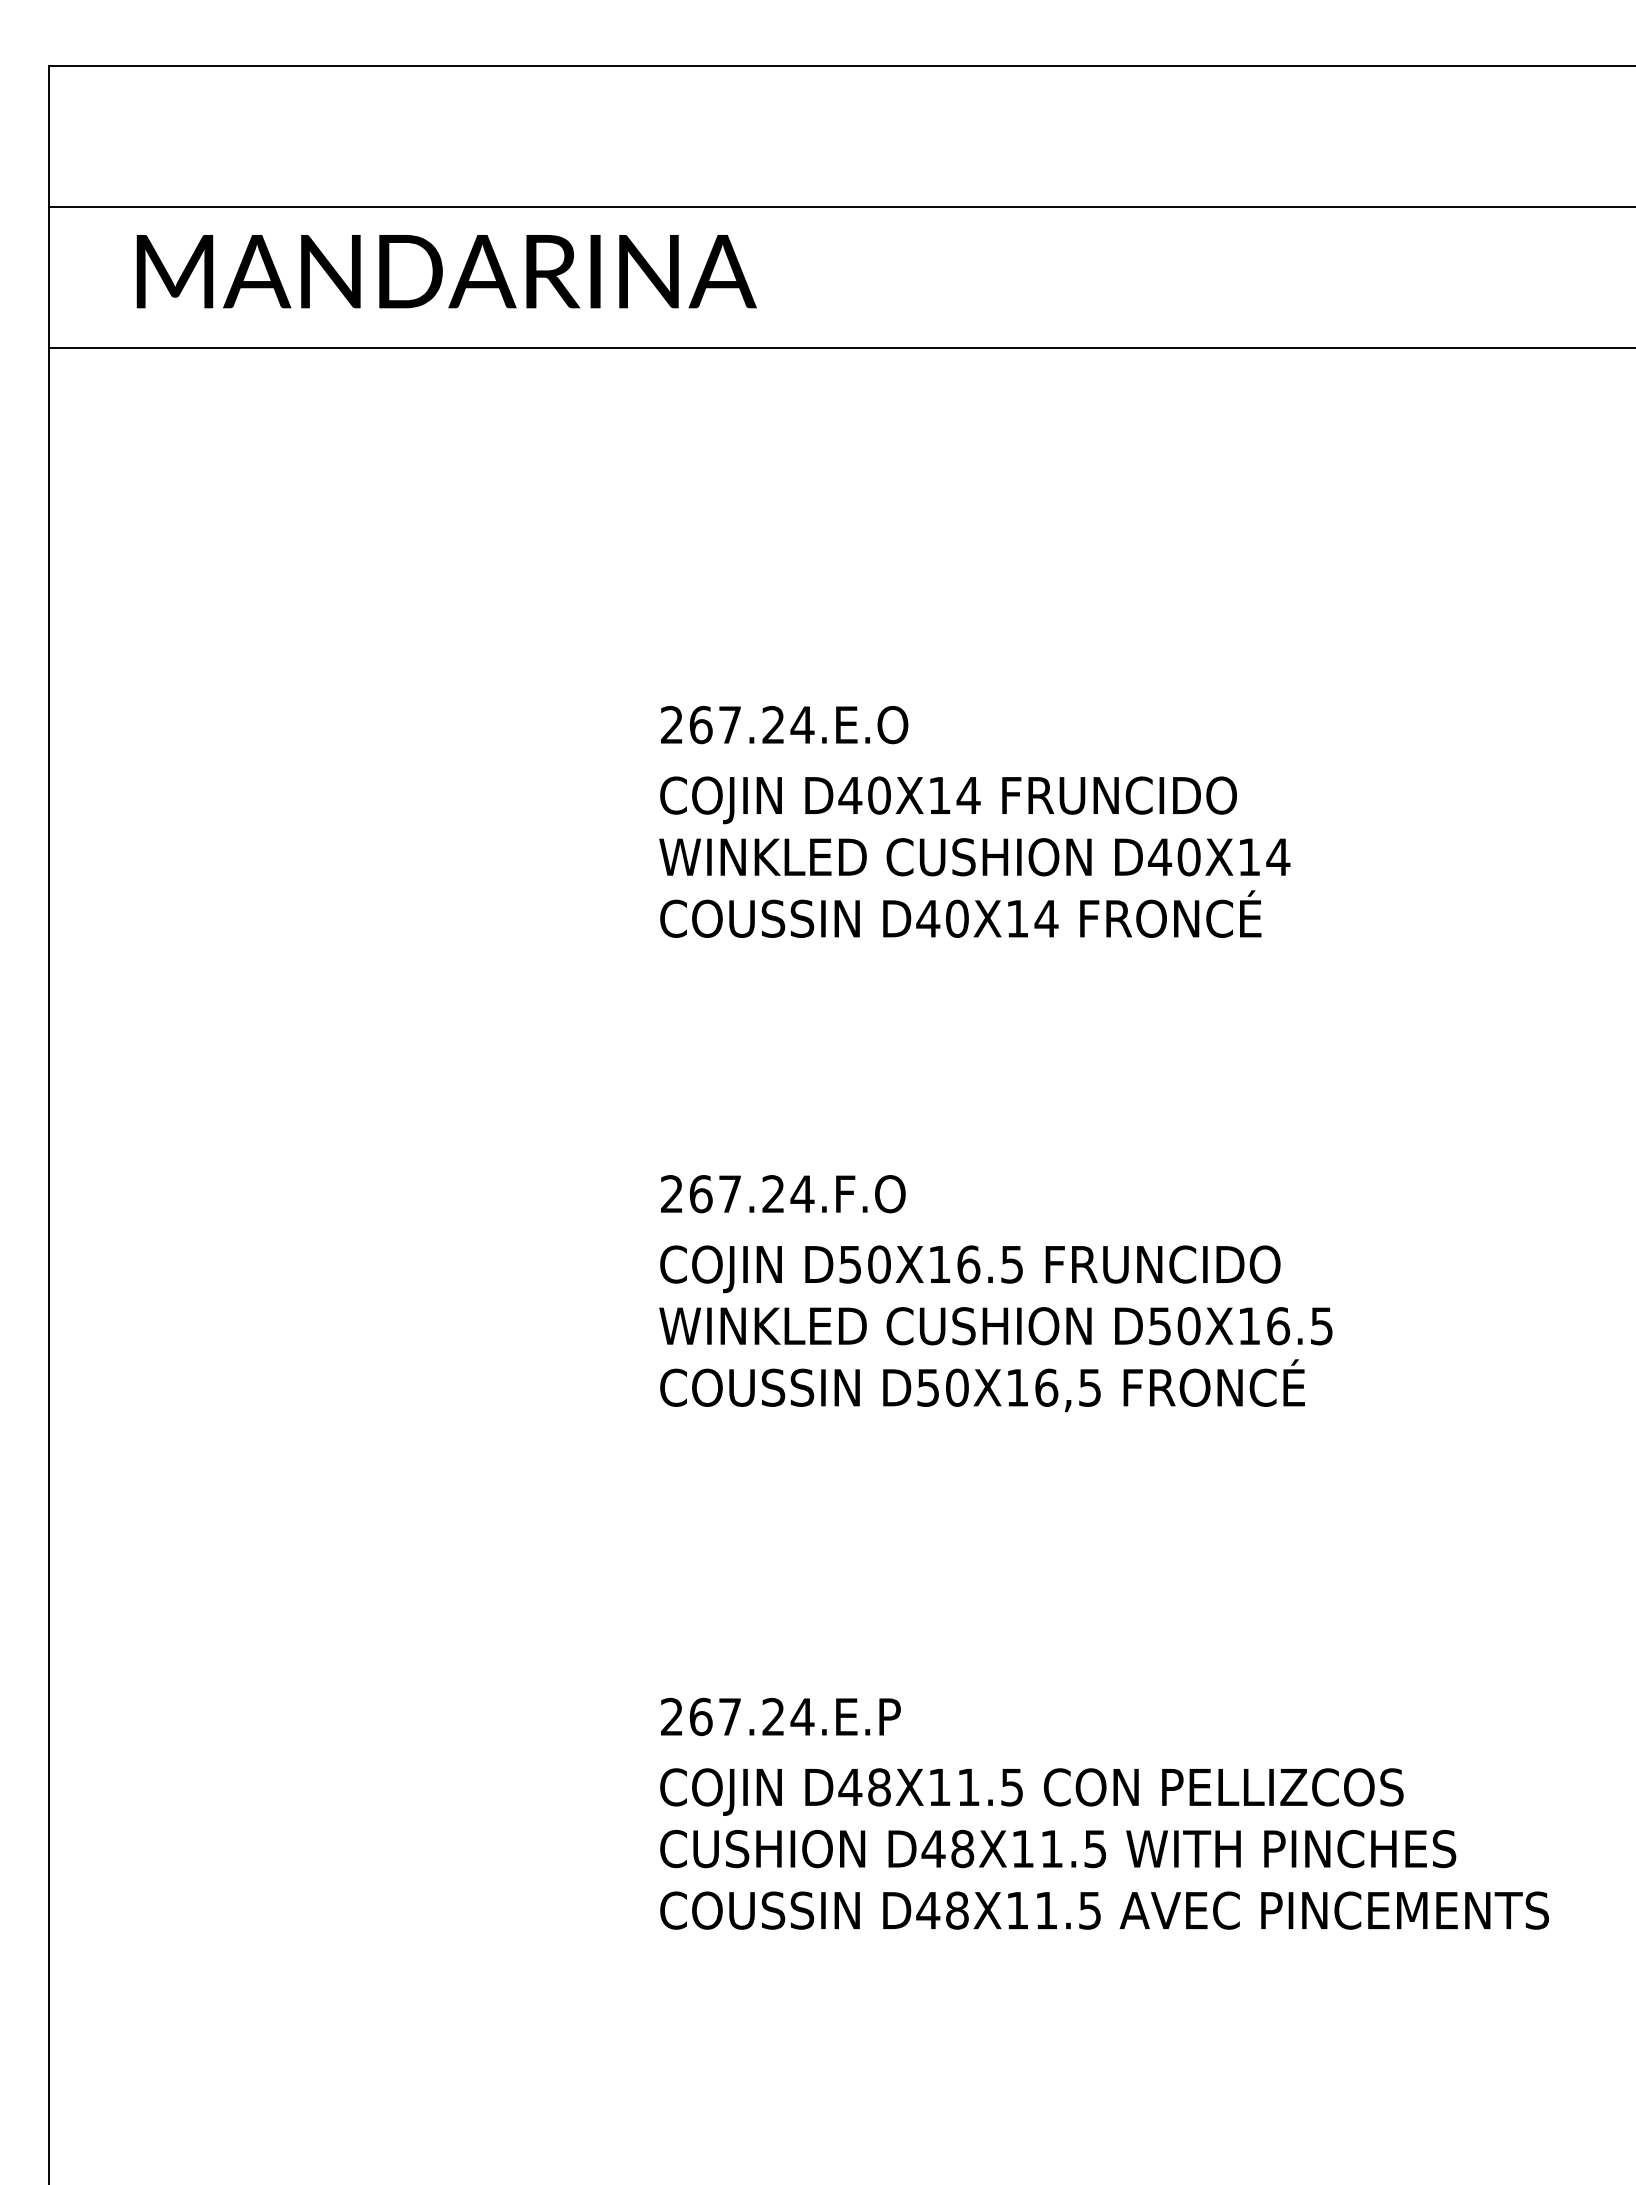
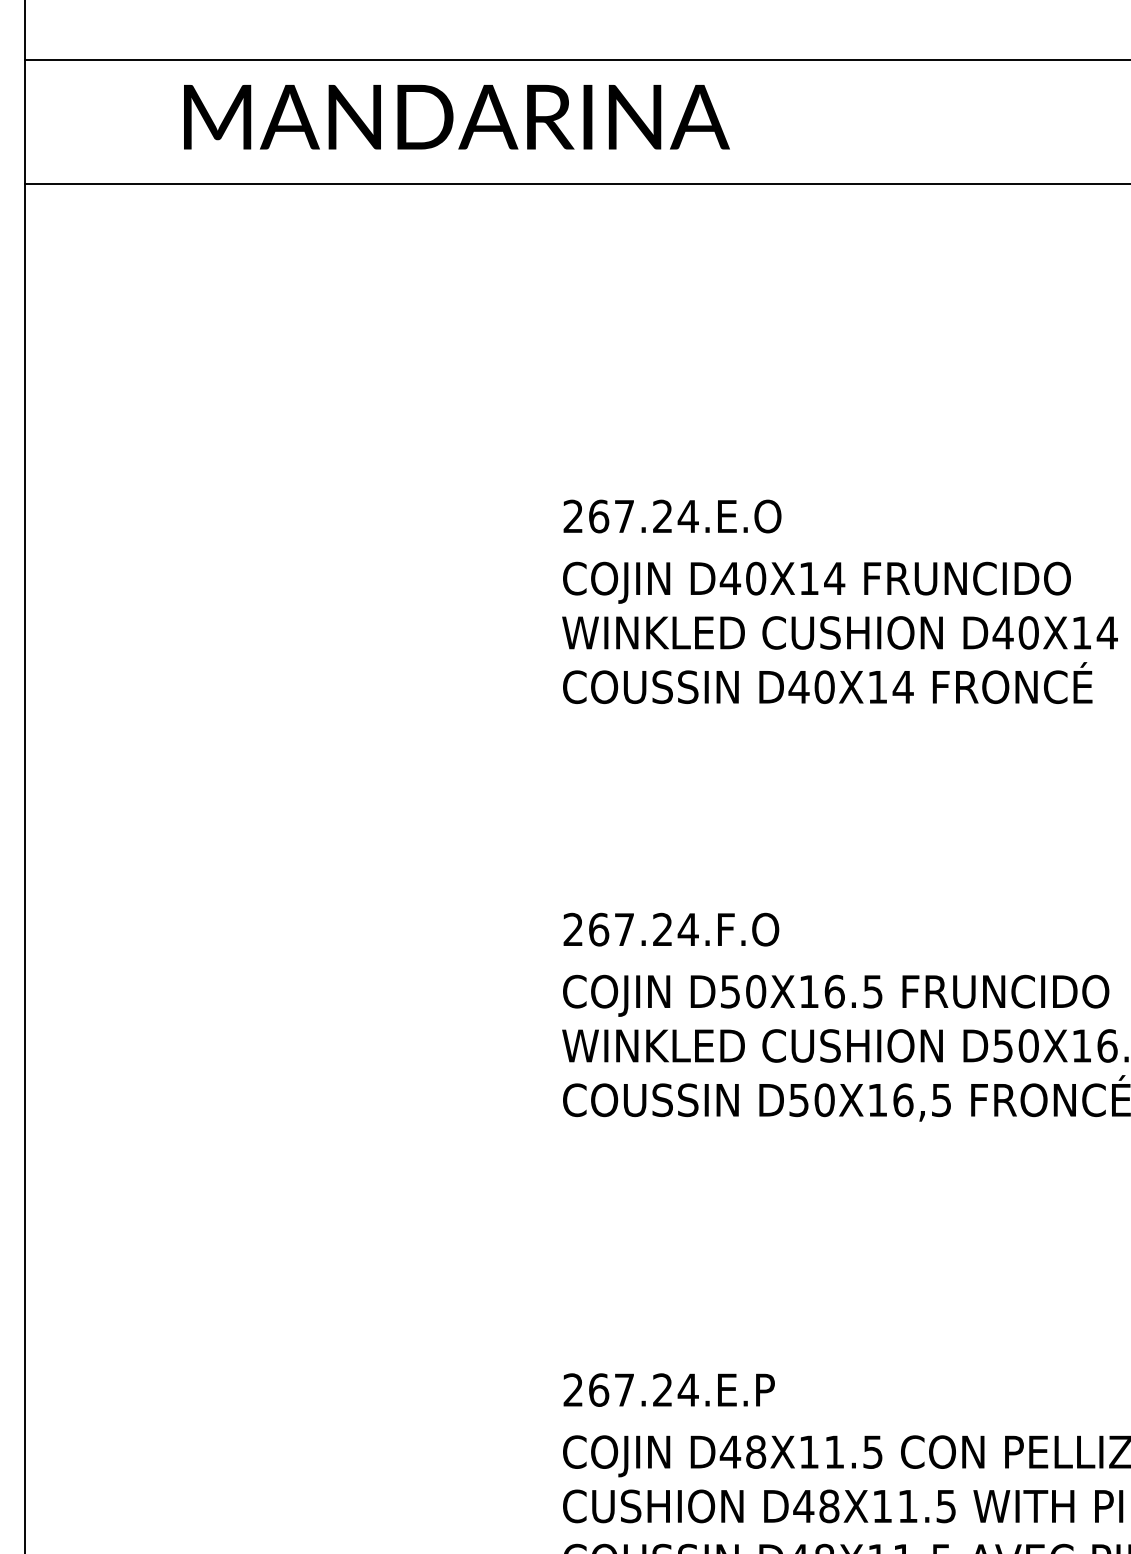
text: (446, 271) -> (456, 117), moved

